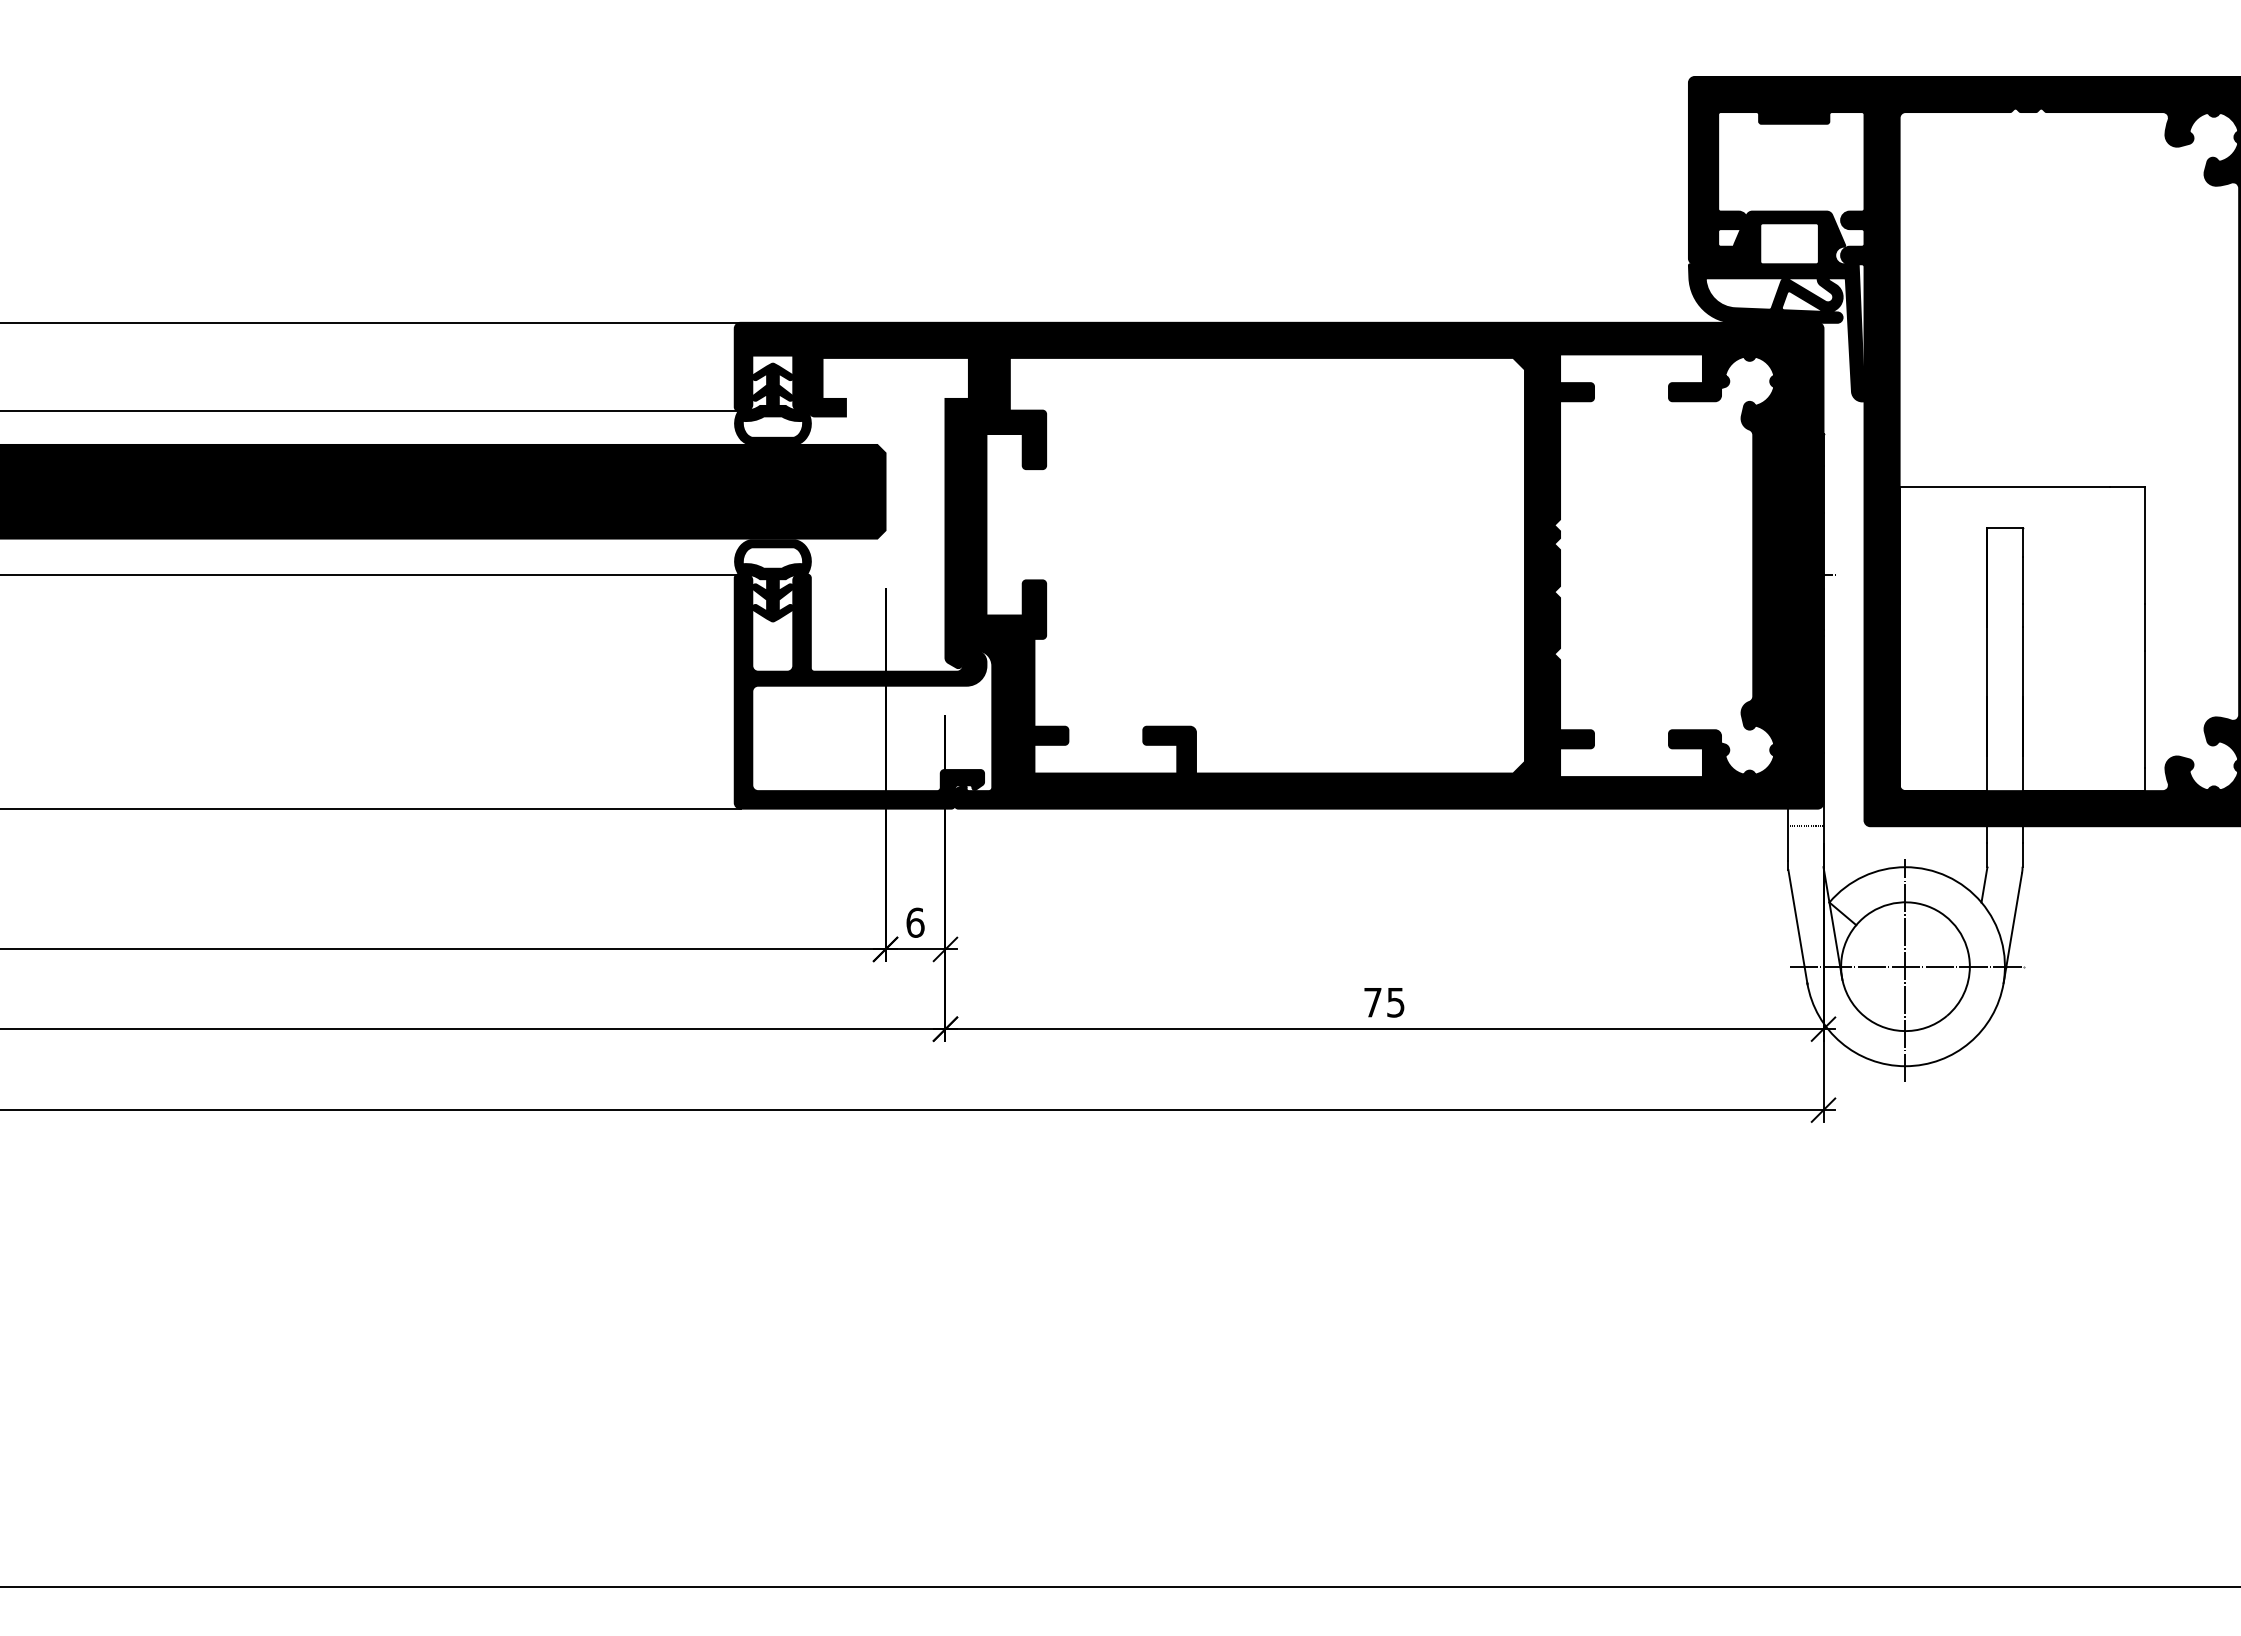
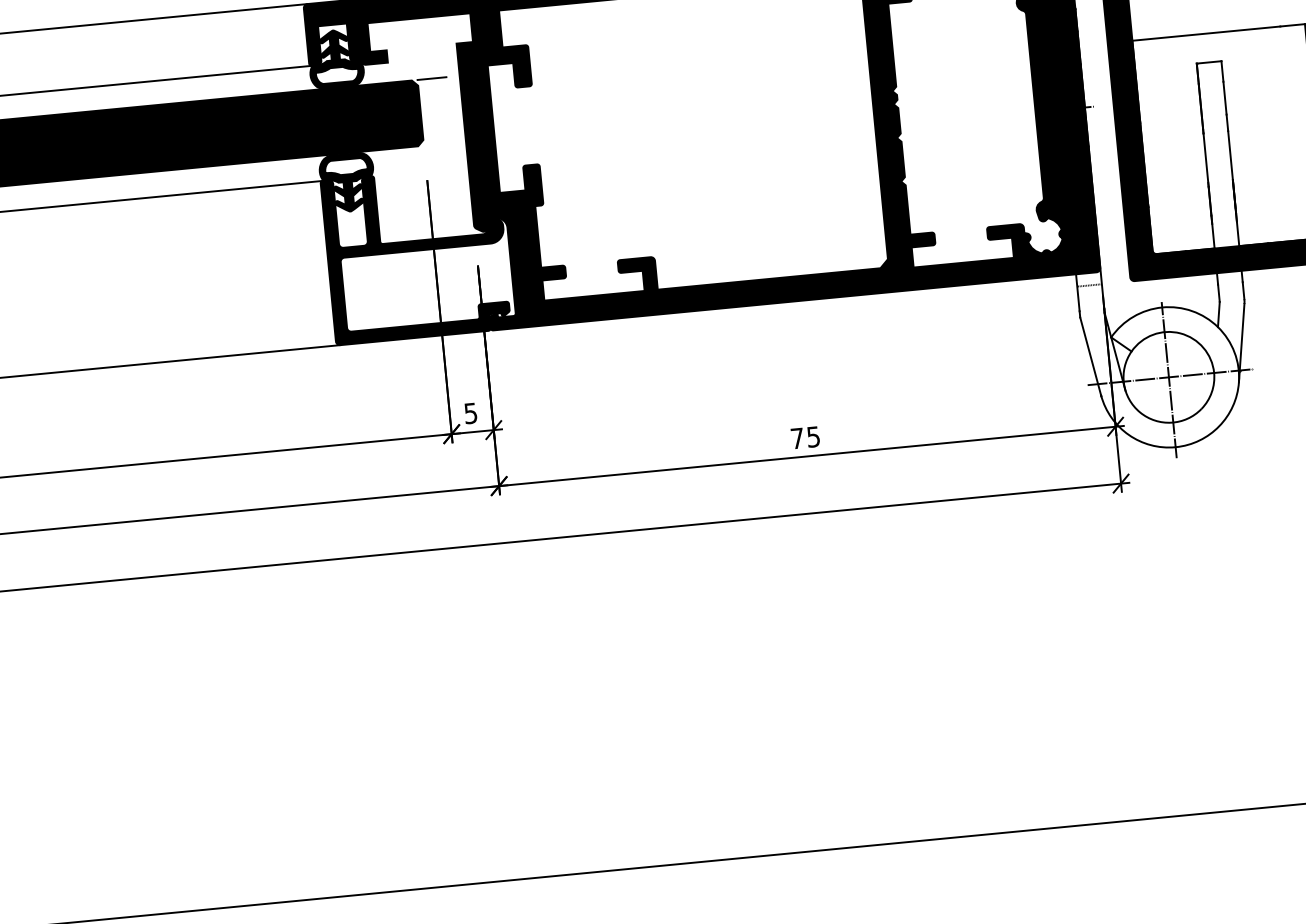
line: (905, 444) -> (431, 78), added
text: (915, 922) -> (470, 413), 6 -> 5

